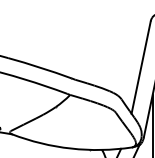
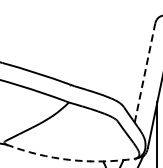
line: (141, 67) -> (145, 73), solid -> dashed
arc: (71, 148) -> (70, 159), solid -> dashed

